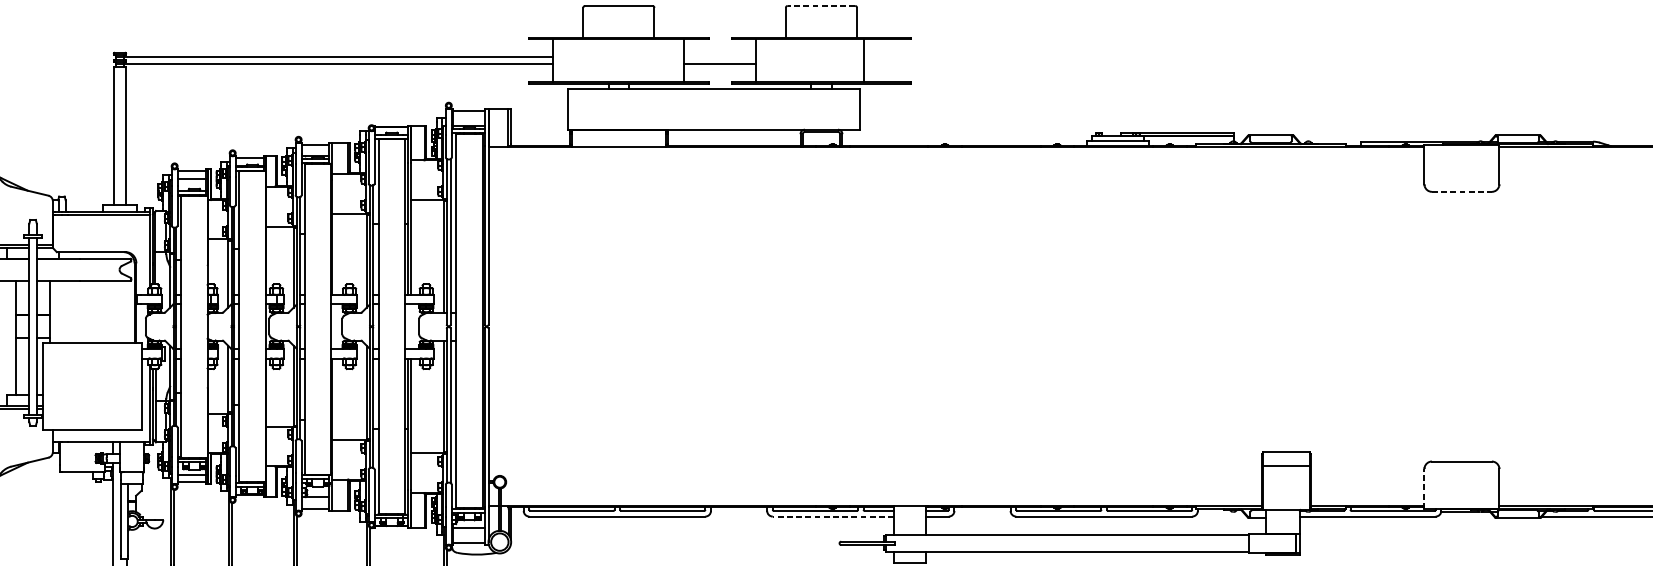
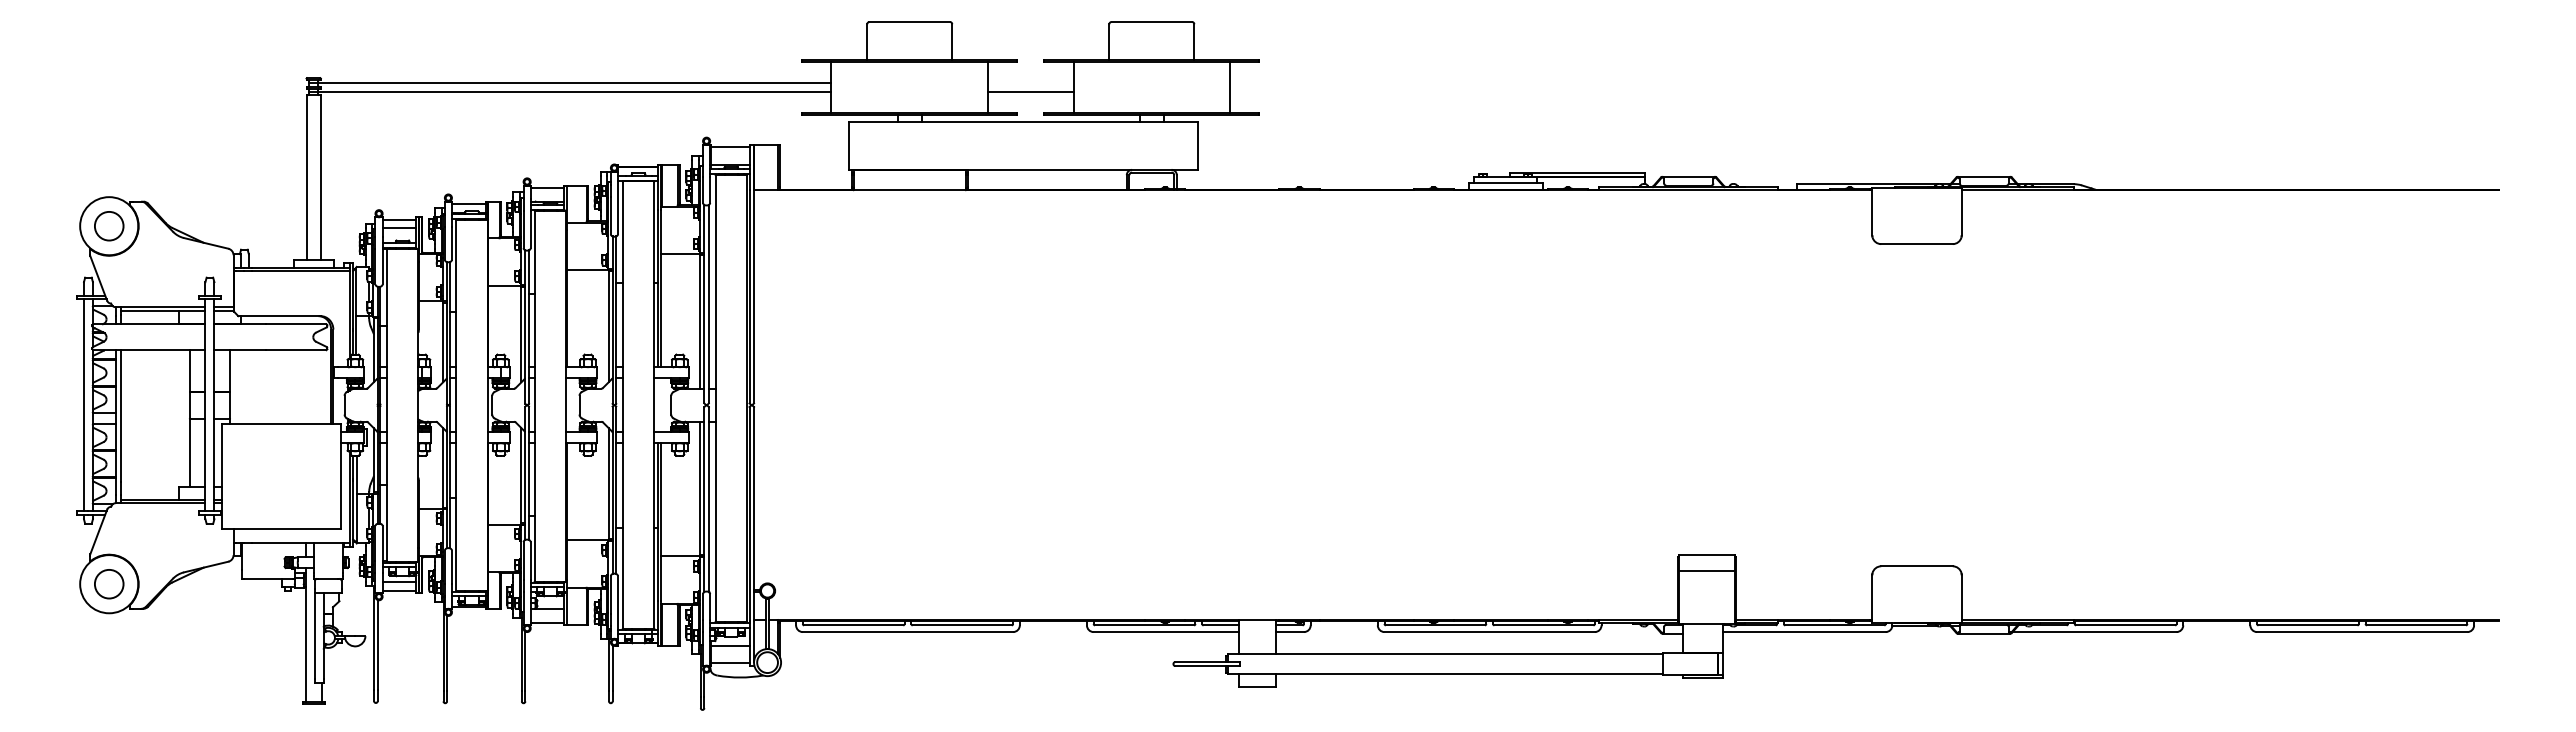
line: (821, 6) -> (1151, 22), dashed -> solid
line: (863, 60) -> (1230, 87), moved
line: (1462, 192) -> (1917, 244), dashed -> solid
line: (1424, 489) -> (1872, 599), dashed -> solid
line: (832, 516) -> (1165, 632), dashed -> solid

